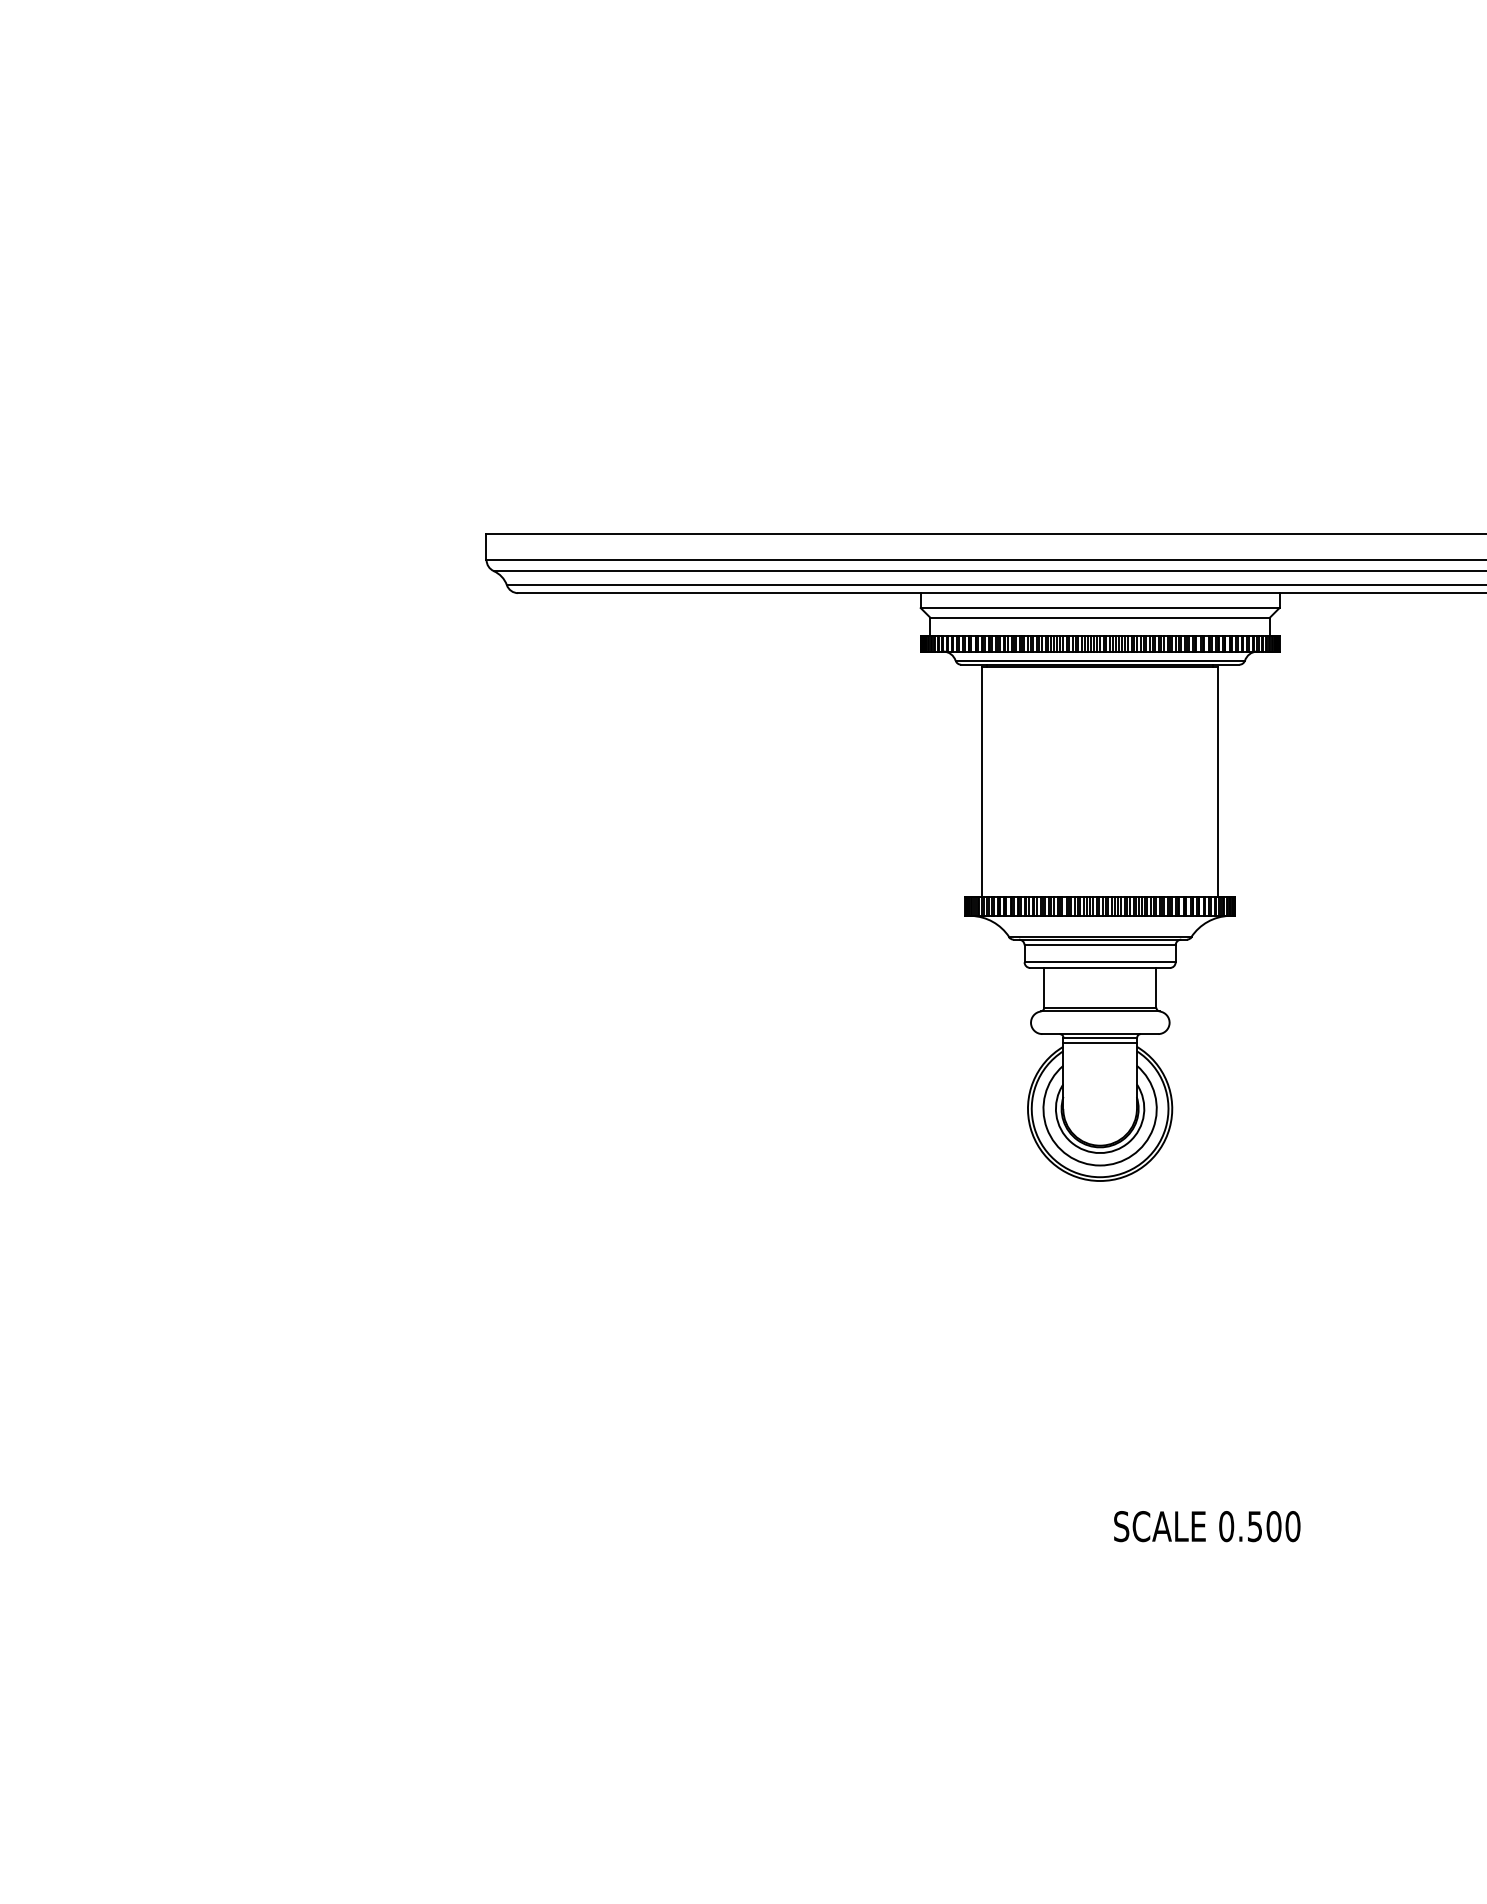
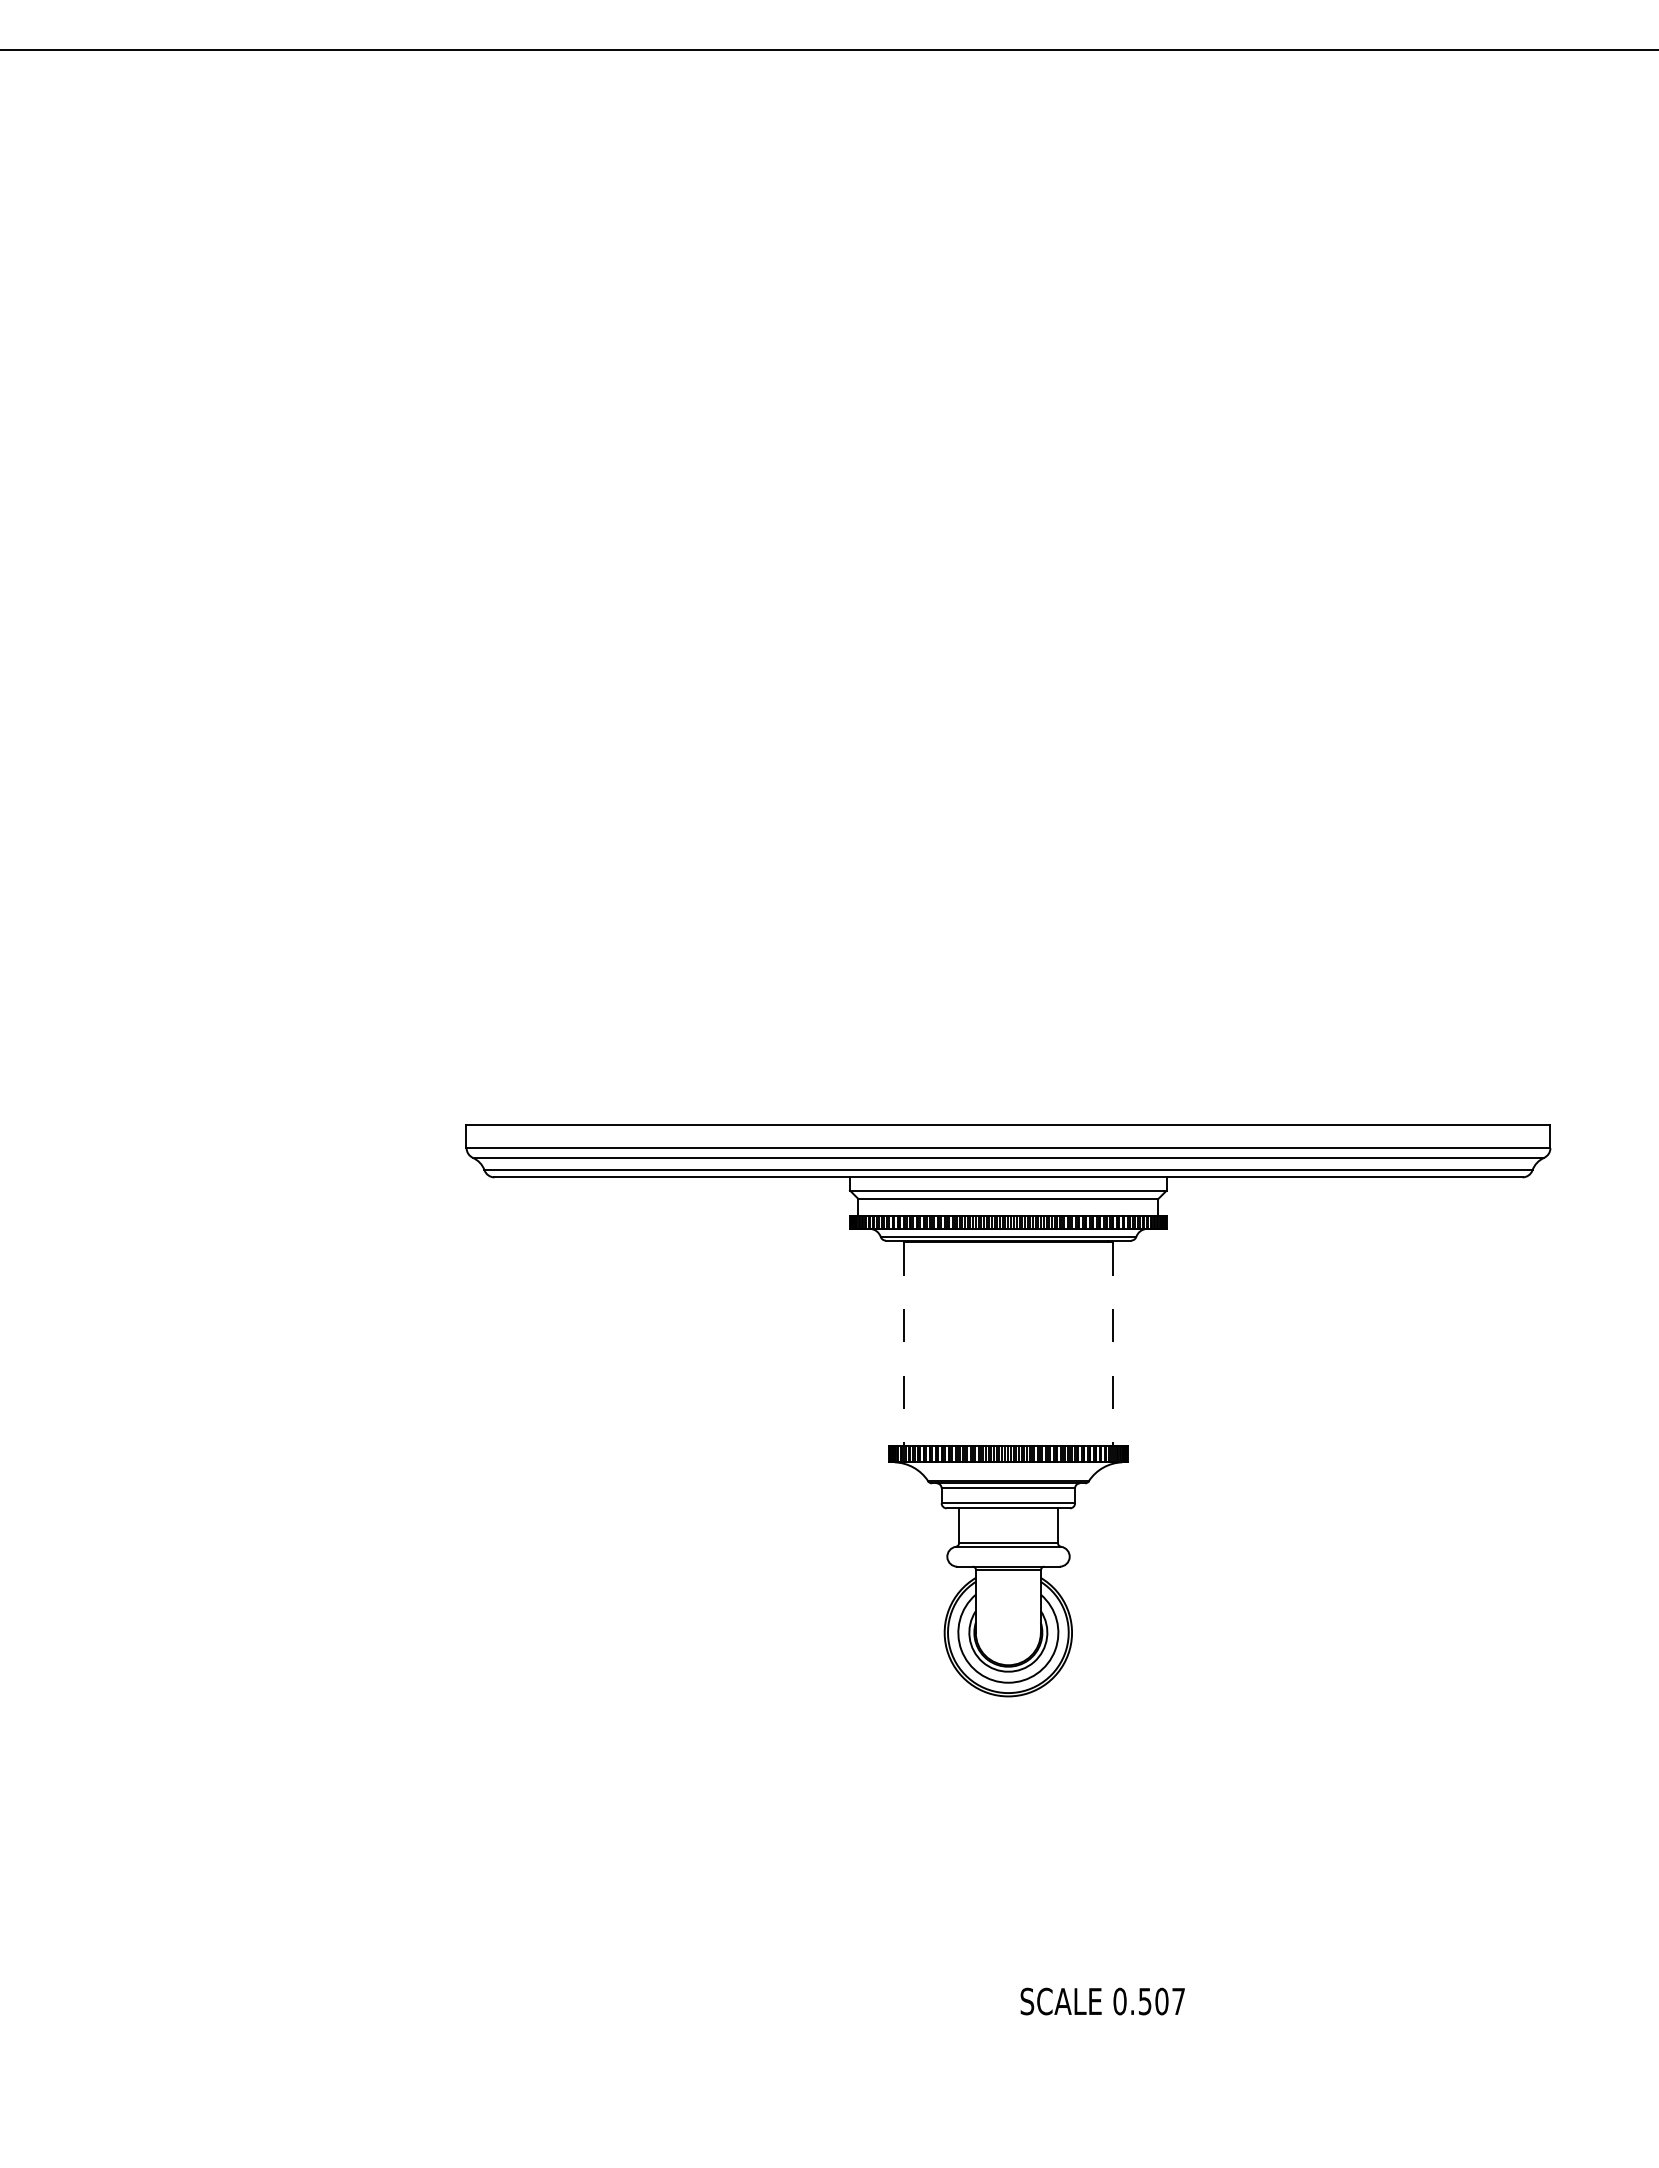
line: (982, 781) -> (904, 1343), solid -> dashed
line: (1218, 781) -> (1112, 1343), solid -> dashed
line: (1100, 1042) -> (1008, 1574), removed
text: (1292, 1526) -> (1178, 2001), 0.500 -> 0.507

